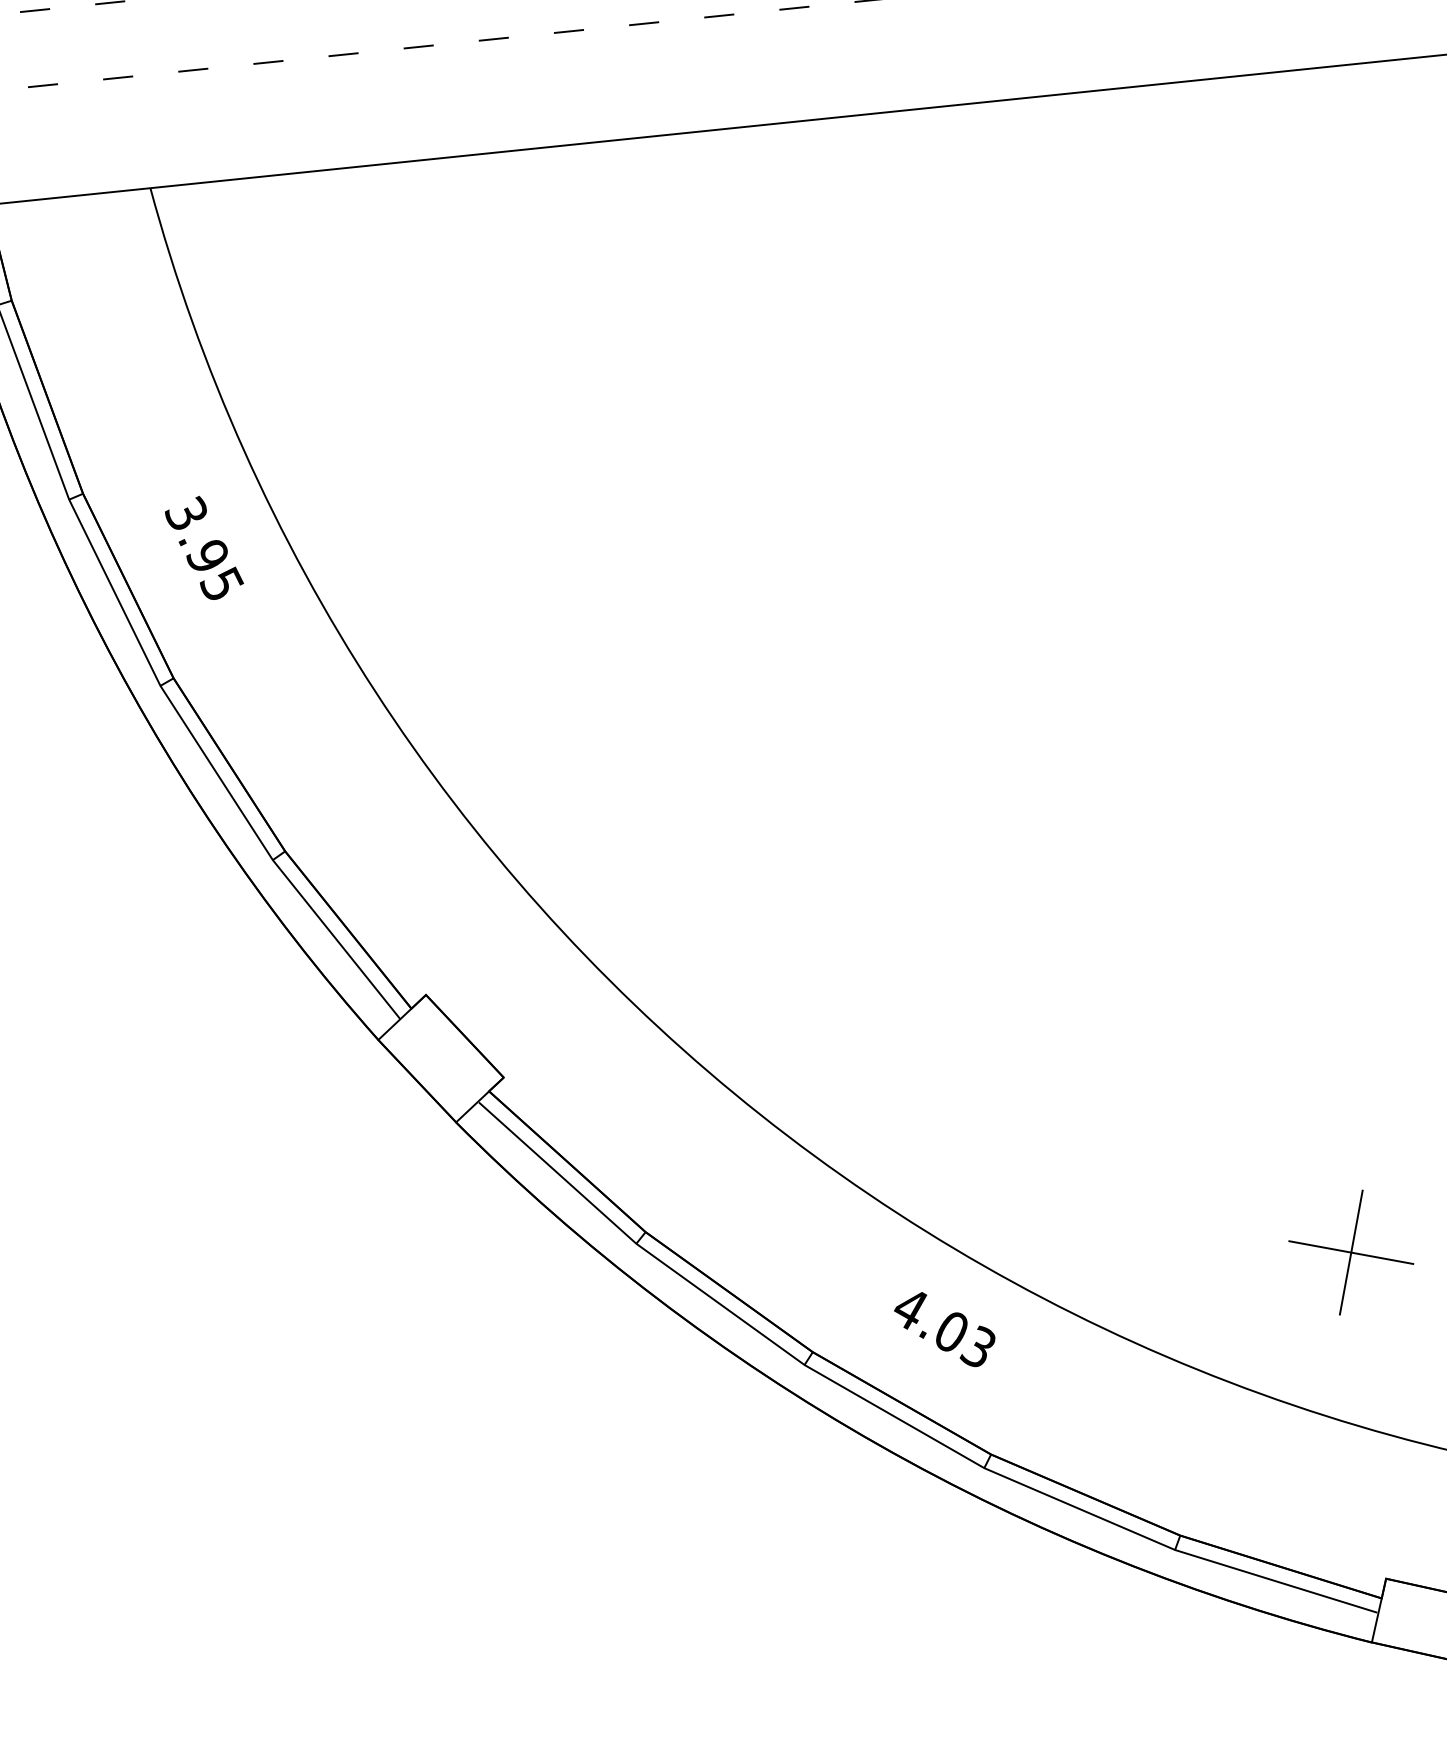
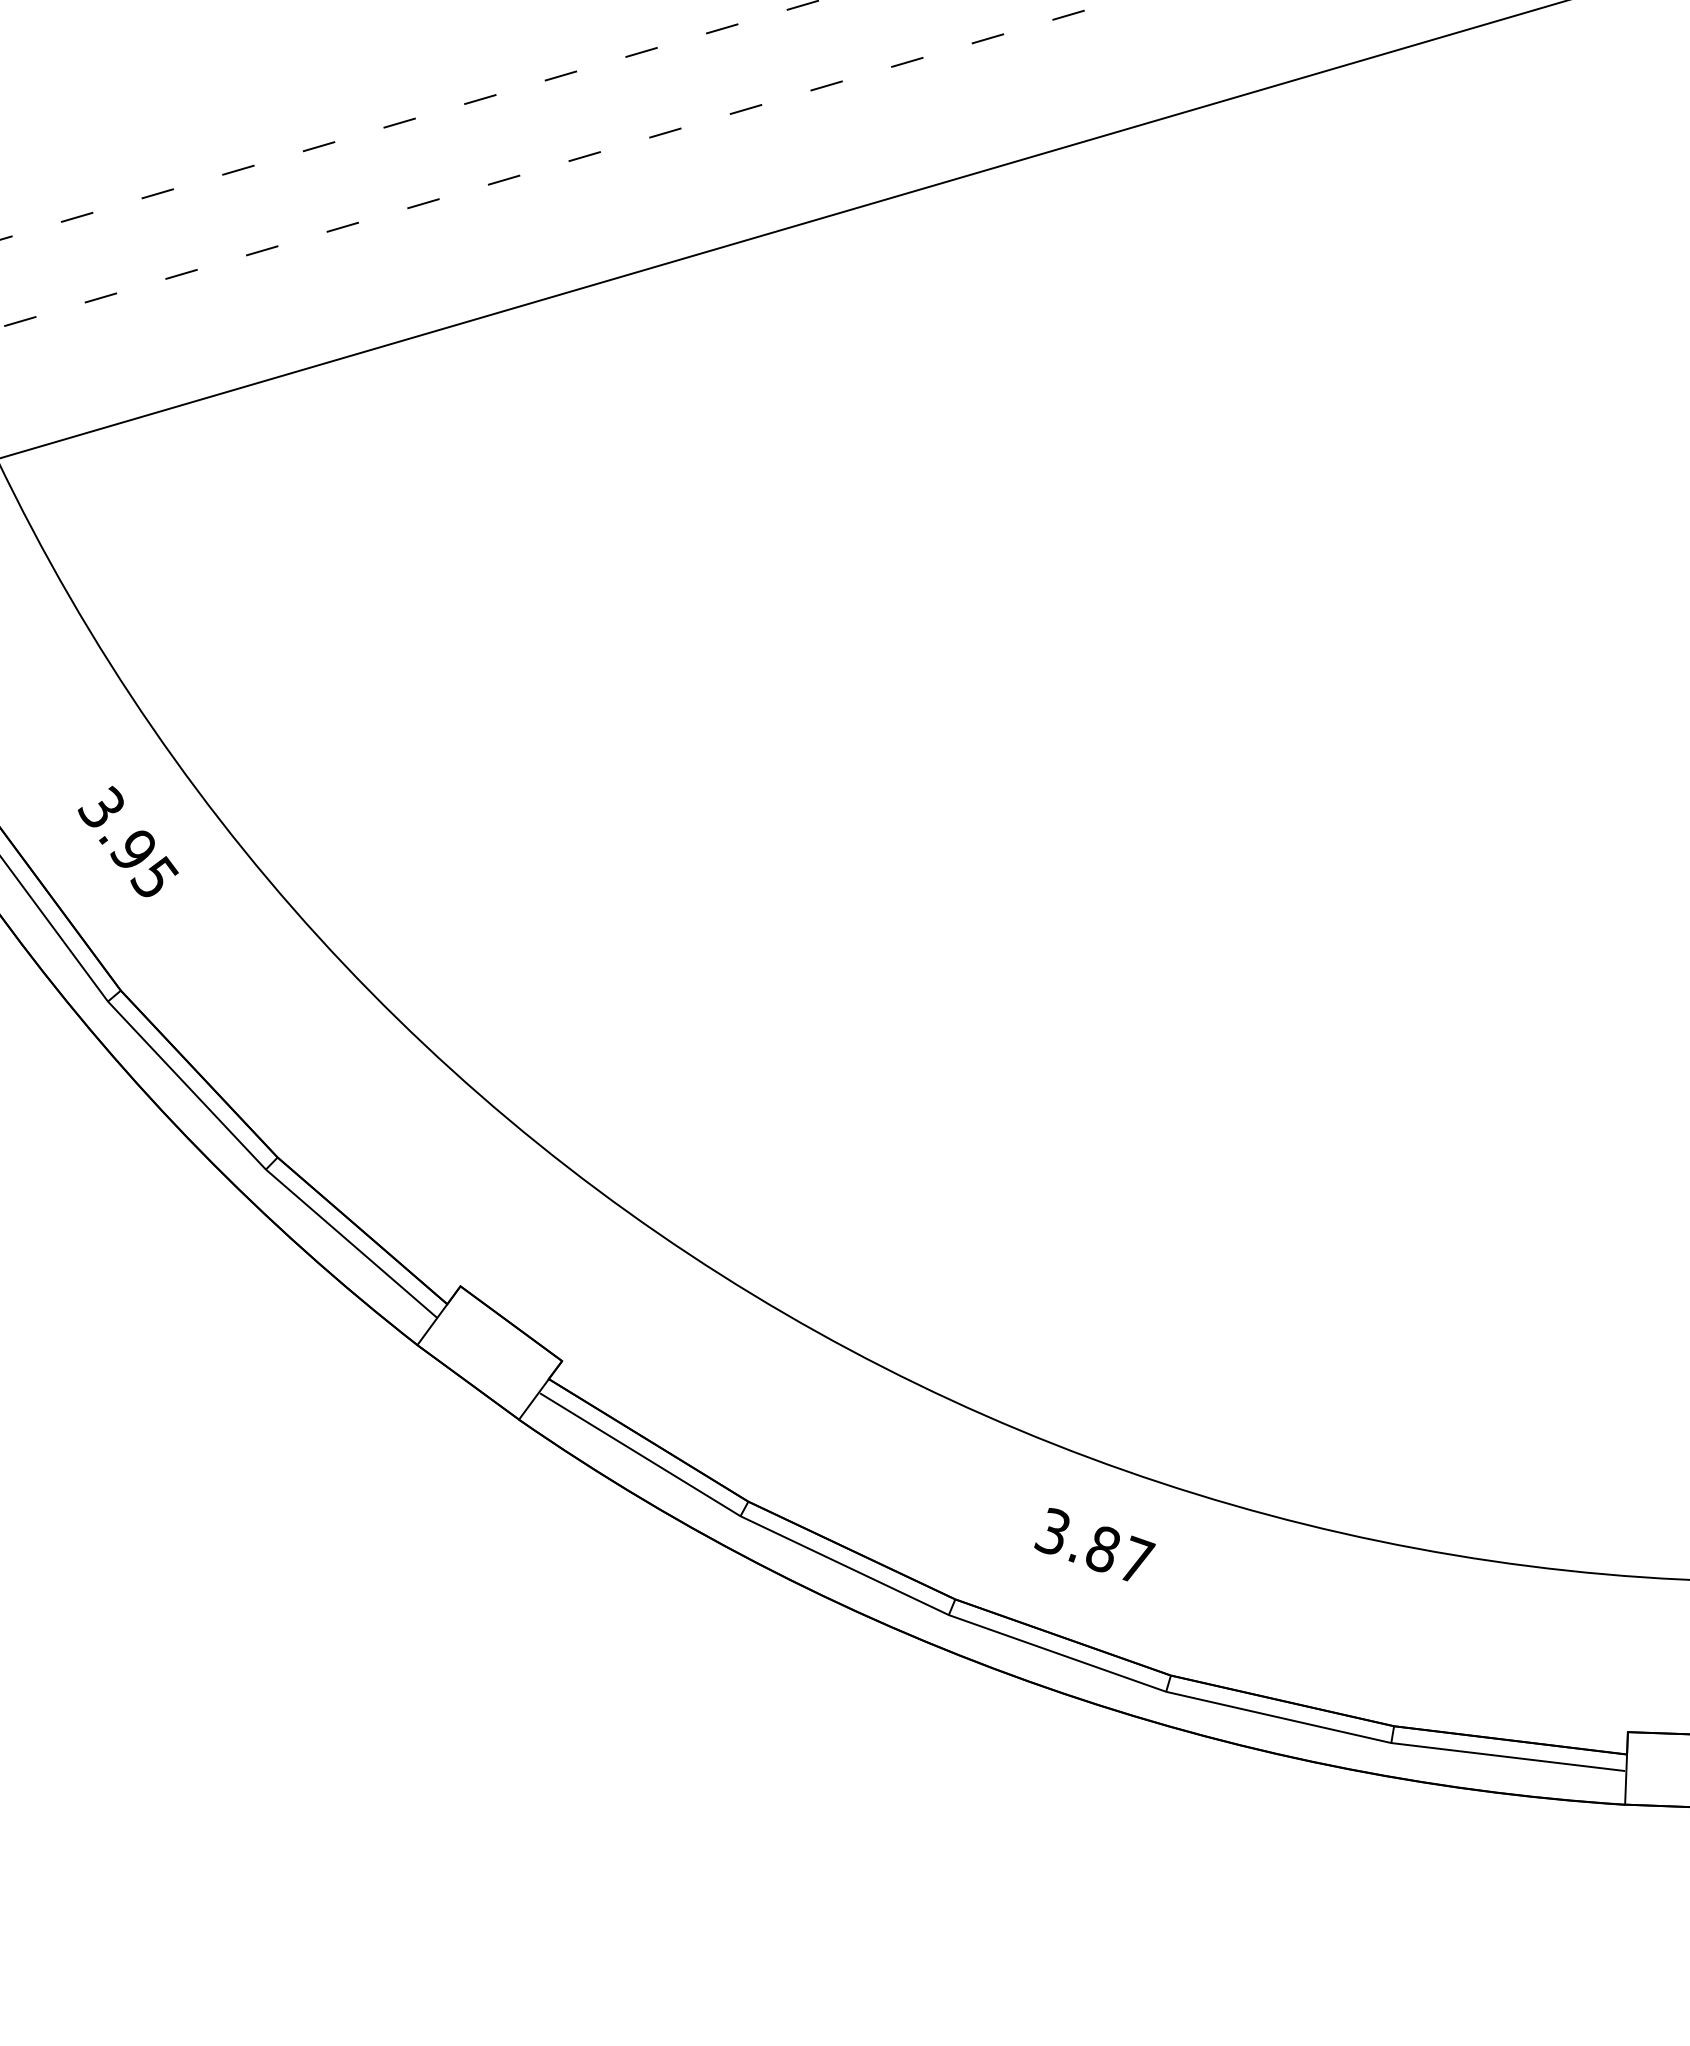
part: (1350, 1251) -> (1523, 1381), removed
text: (944, 1327) -> (1094, 1545), 4.03 -> 3.87

